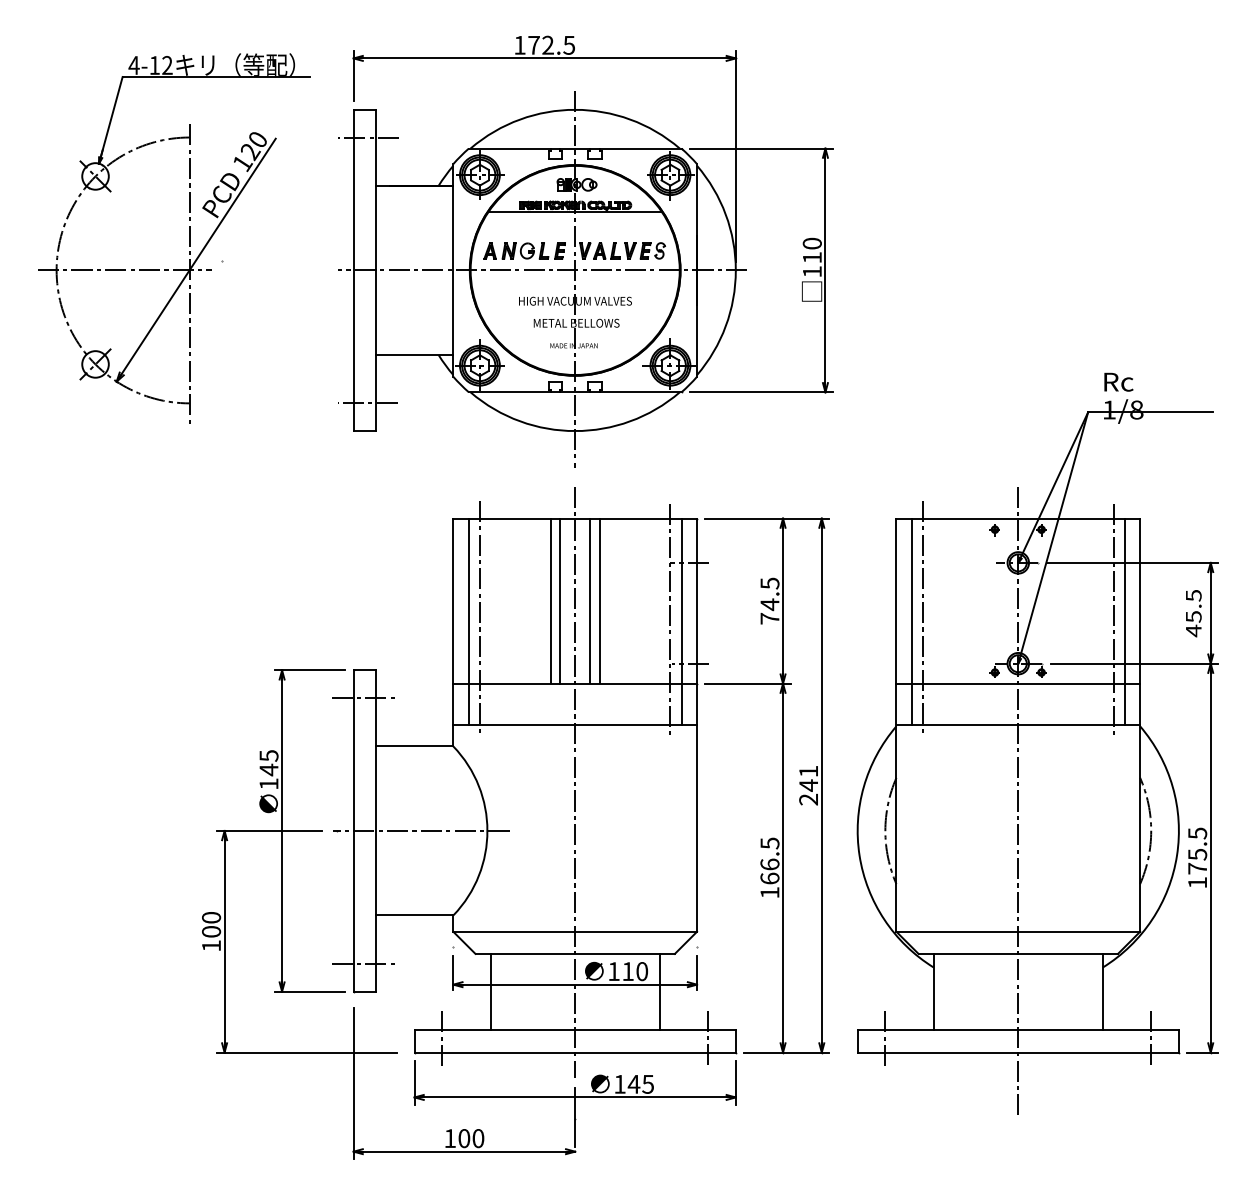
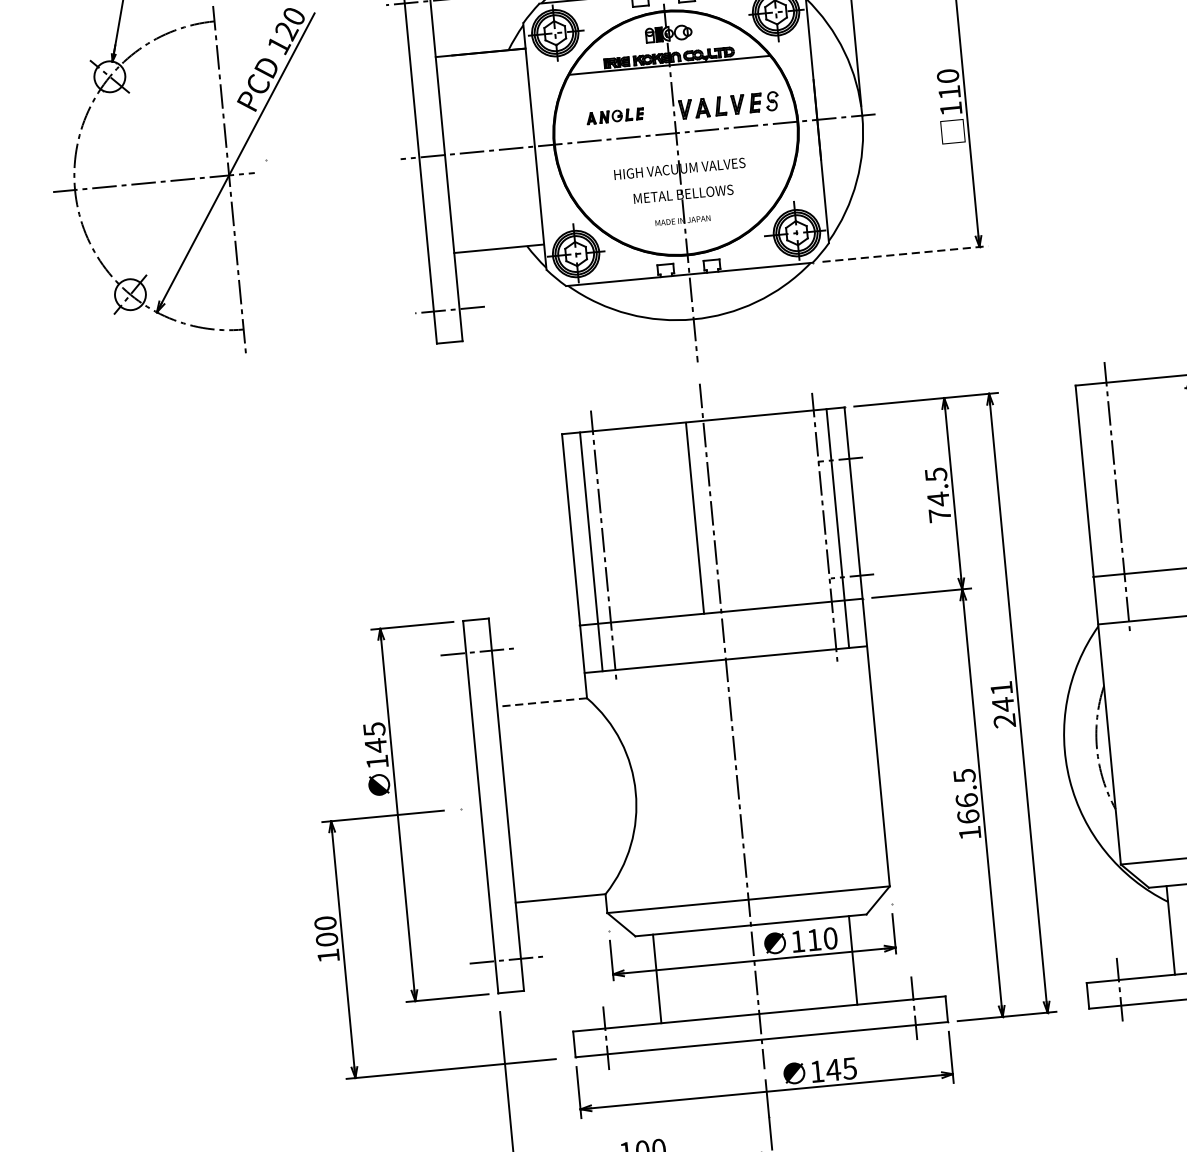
part: (524, 250) -> (615, 115), size x0.6
line: (761, 392) -> (905, 254), solid -> dashed
line: (550, 600) -> (683, 518), removed
line: (590, 600) -> (730, 514), removed
line: (600, 600) -> (741, 512), removed
line: (911, 621) -> (1104, 503), removed
line: (414, 746) -> (542, 702), solid -> dashed
line: (421, 830) -> (559, 799), removed

